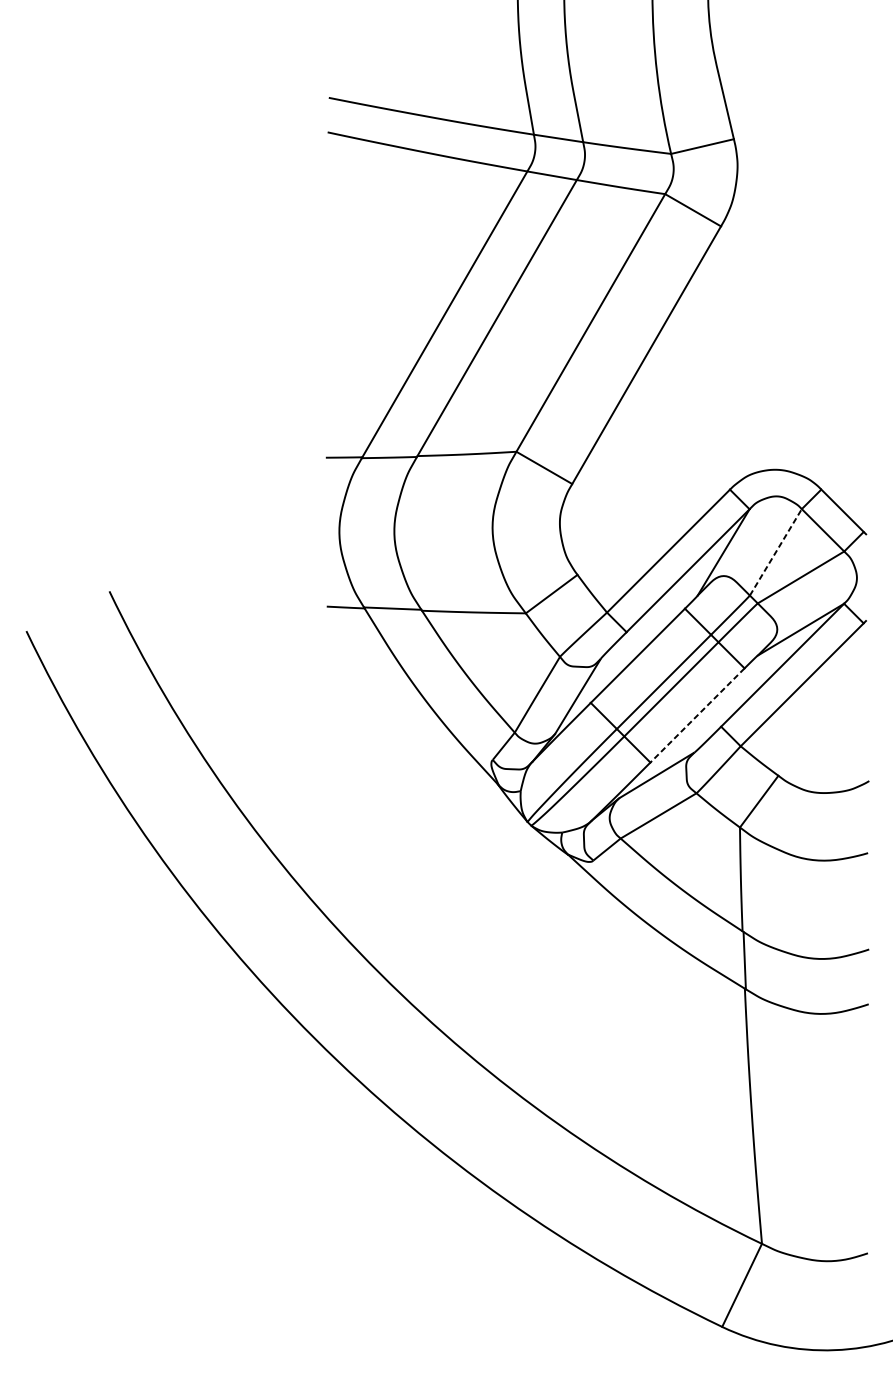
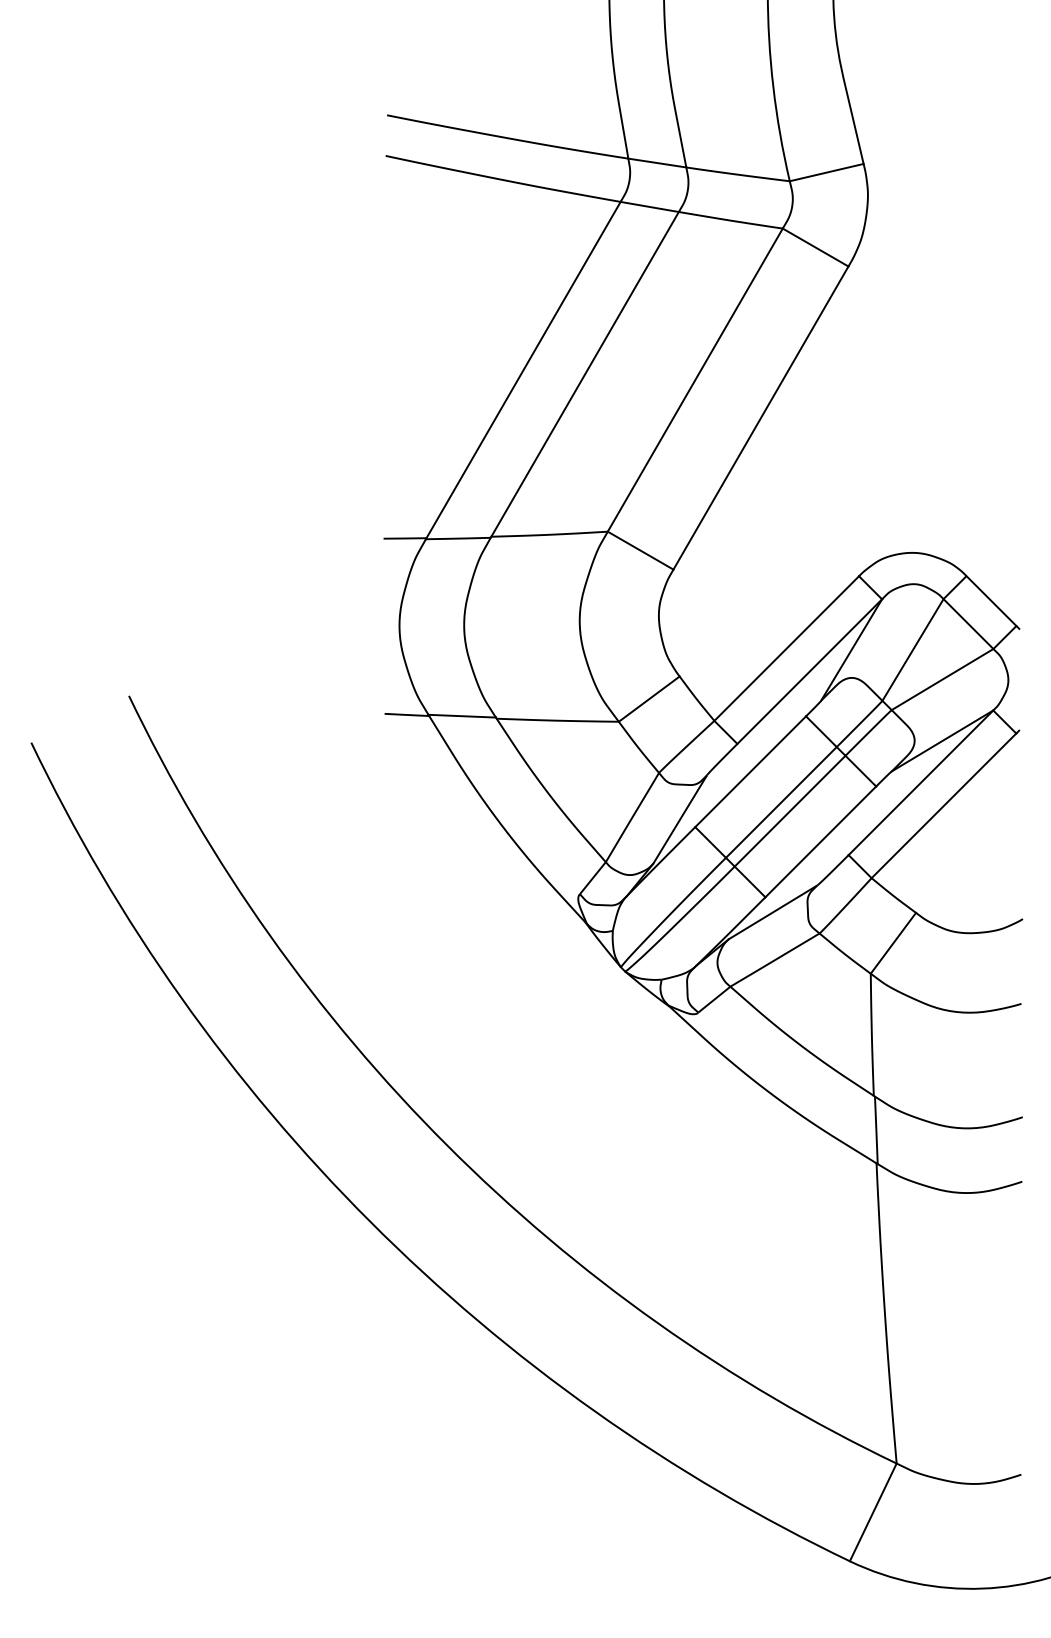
line: (776, 551) -> (913, 649), dashed -> solid
line: (697, 715) -> (820, 842), dashed -> solid

